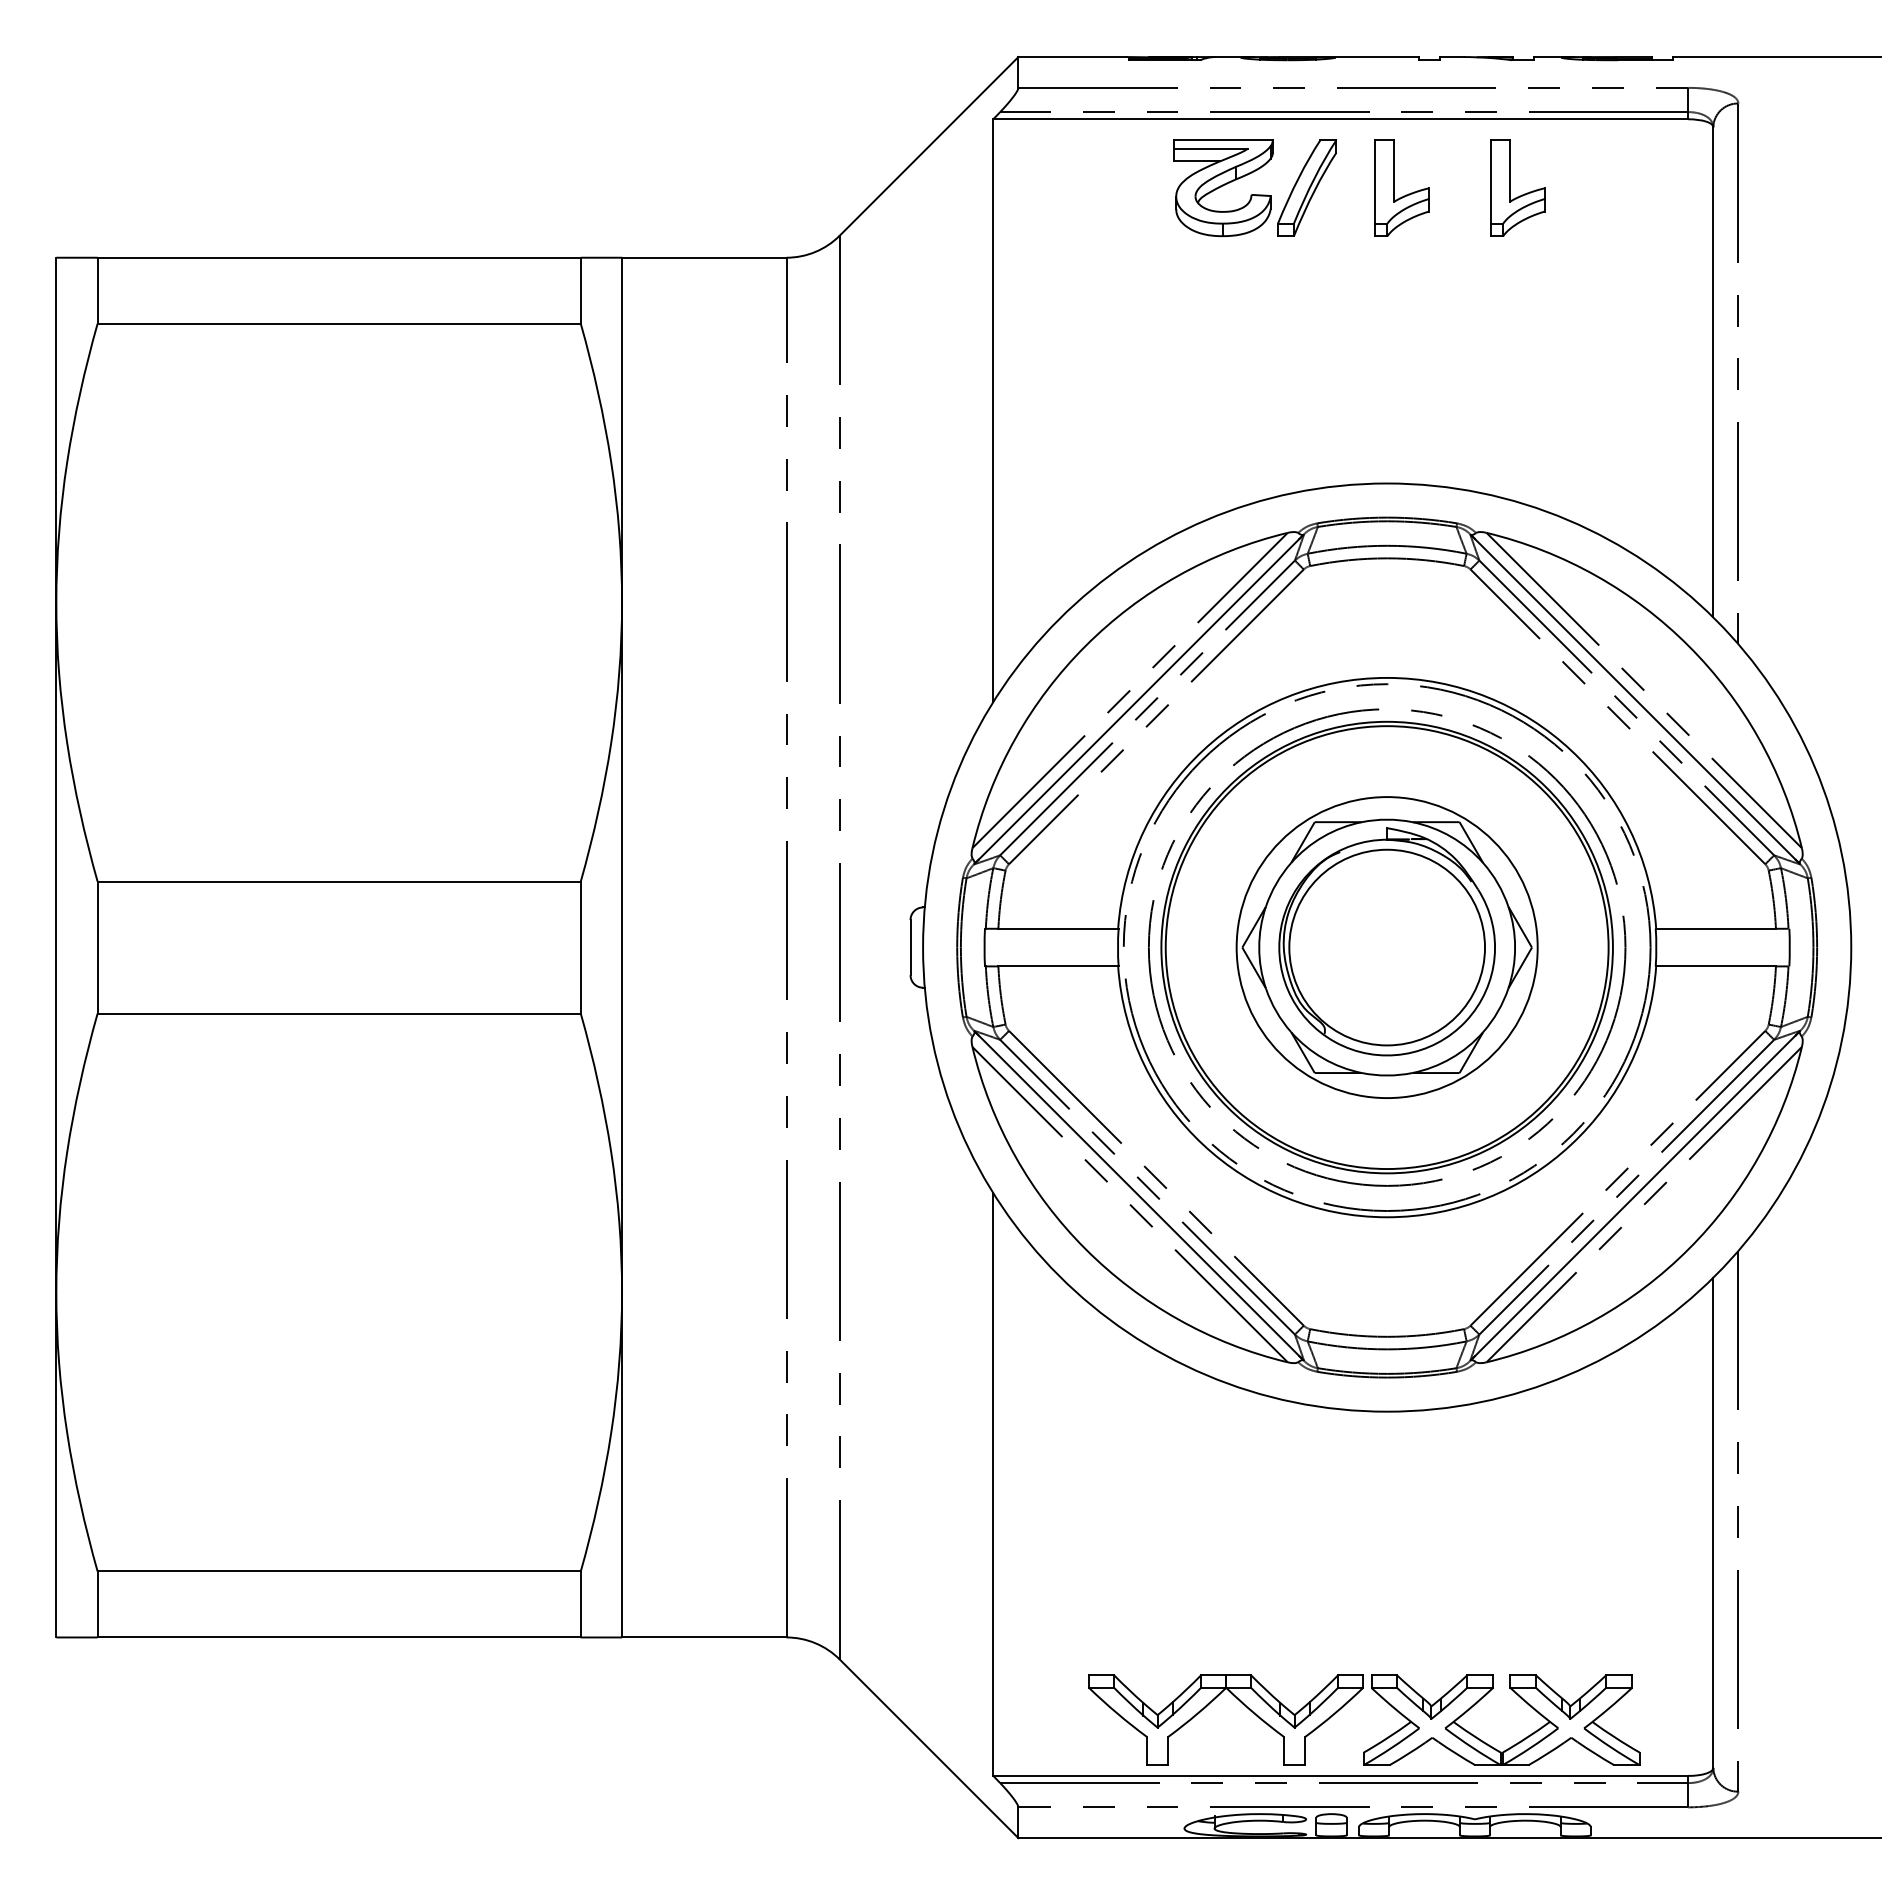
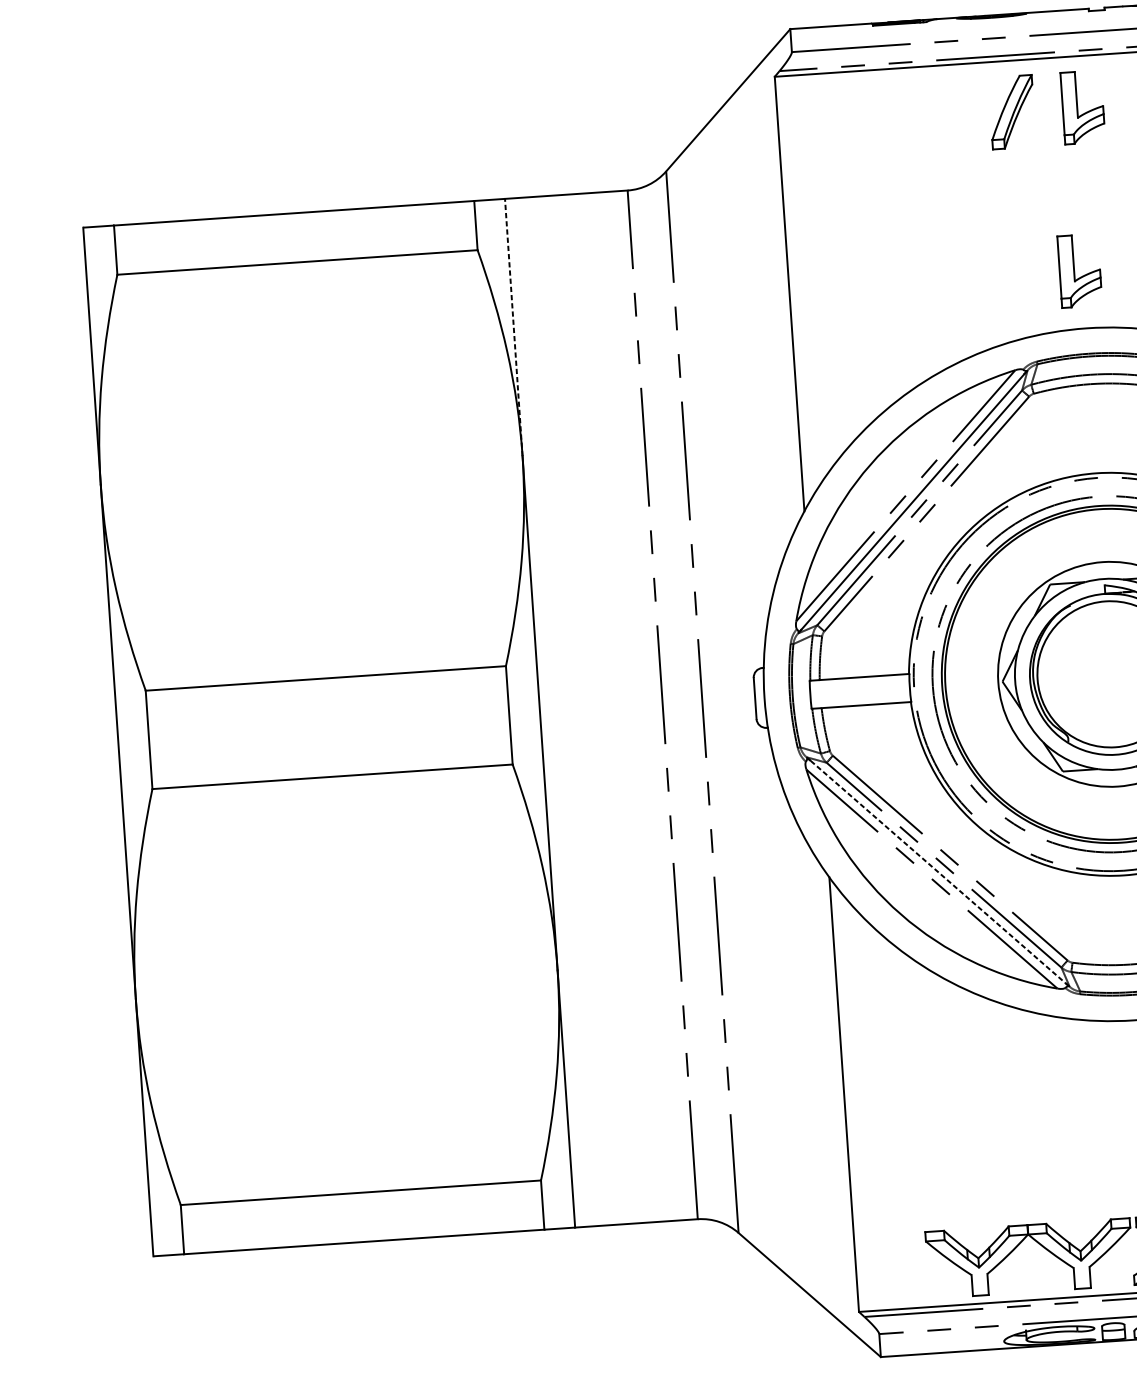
part: (1223, 188) -> (949, 116), removed
part: (1375, 405) -> (1074, 270), added
line: (622, 429) -> (514, 326), solid -> dashed
line: (1139, 1196) -> (938, 872), solid -> dashed

